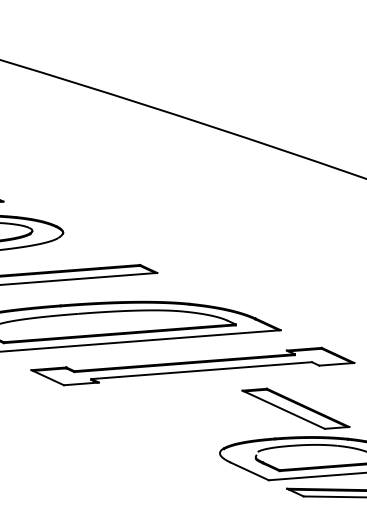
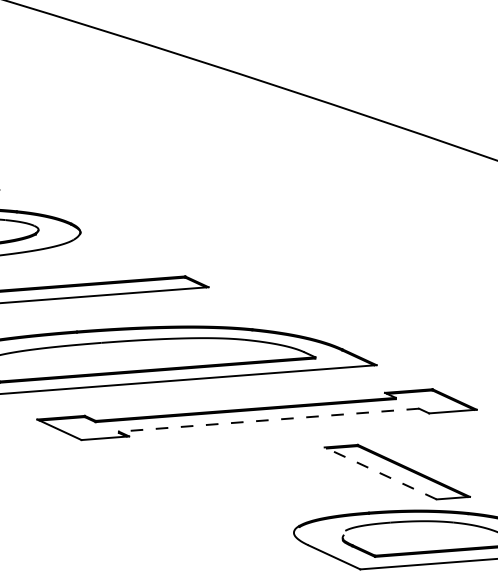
line: (201, 370) -> (268, 420), solid -> dashed
line: (283, 409) -> (380, 473), solid -> dashed

